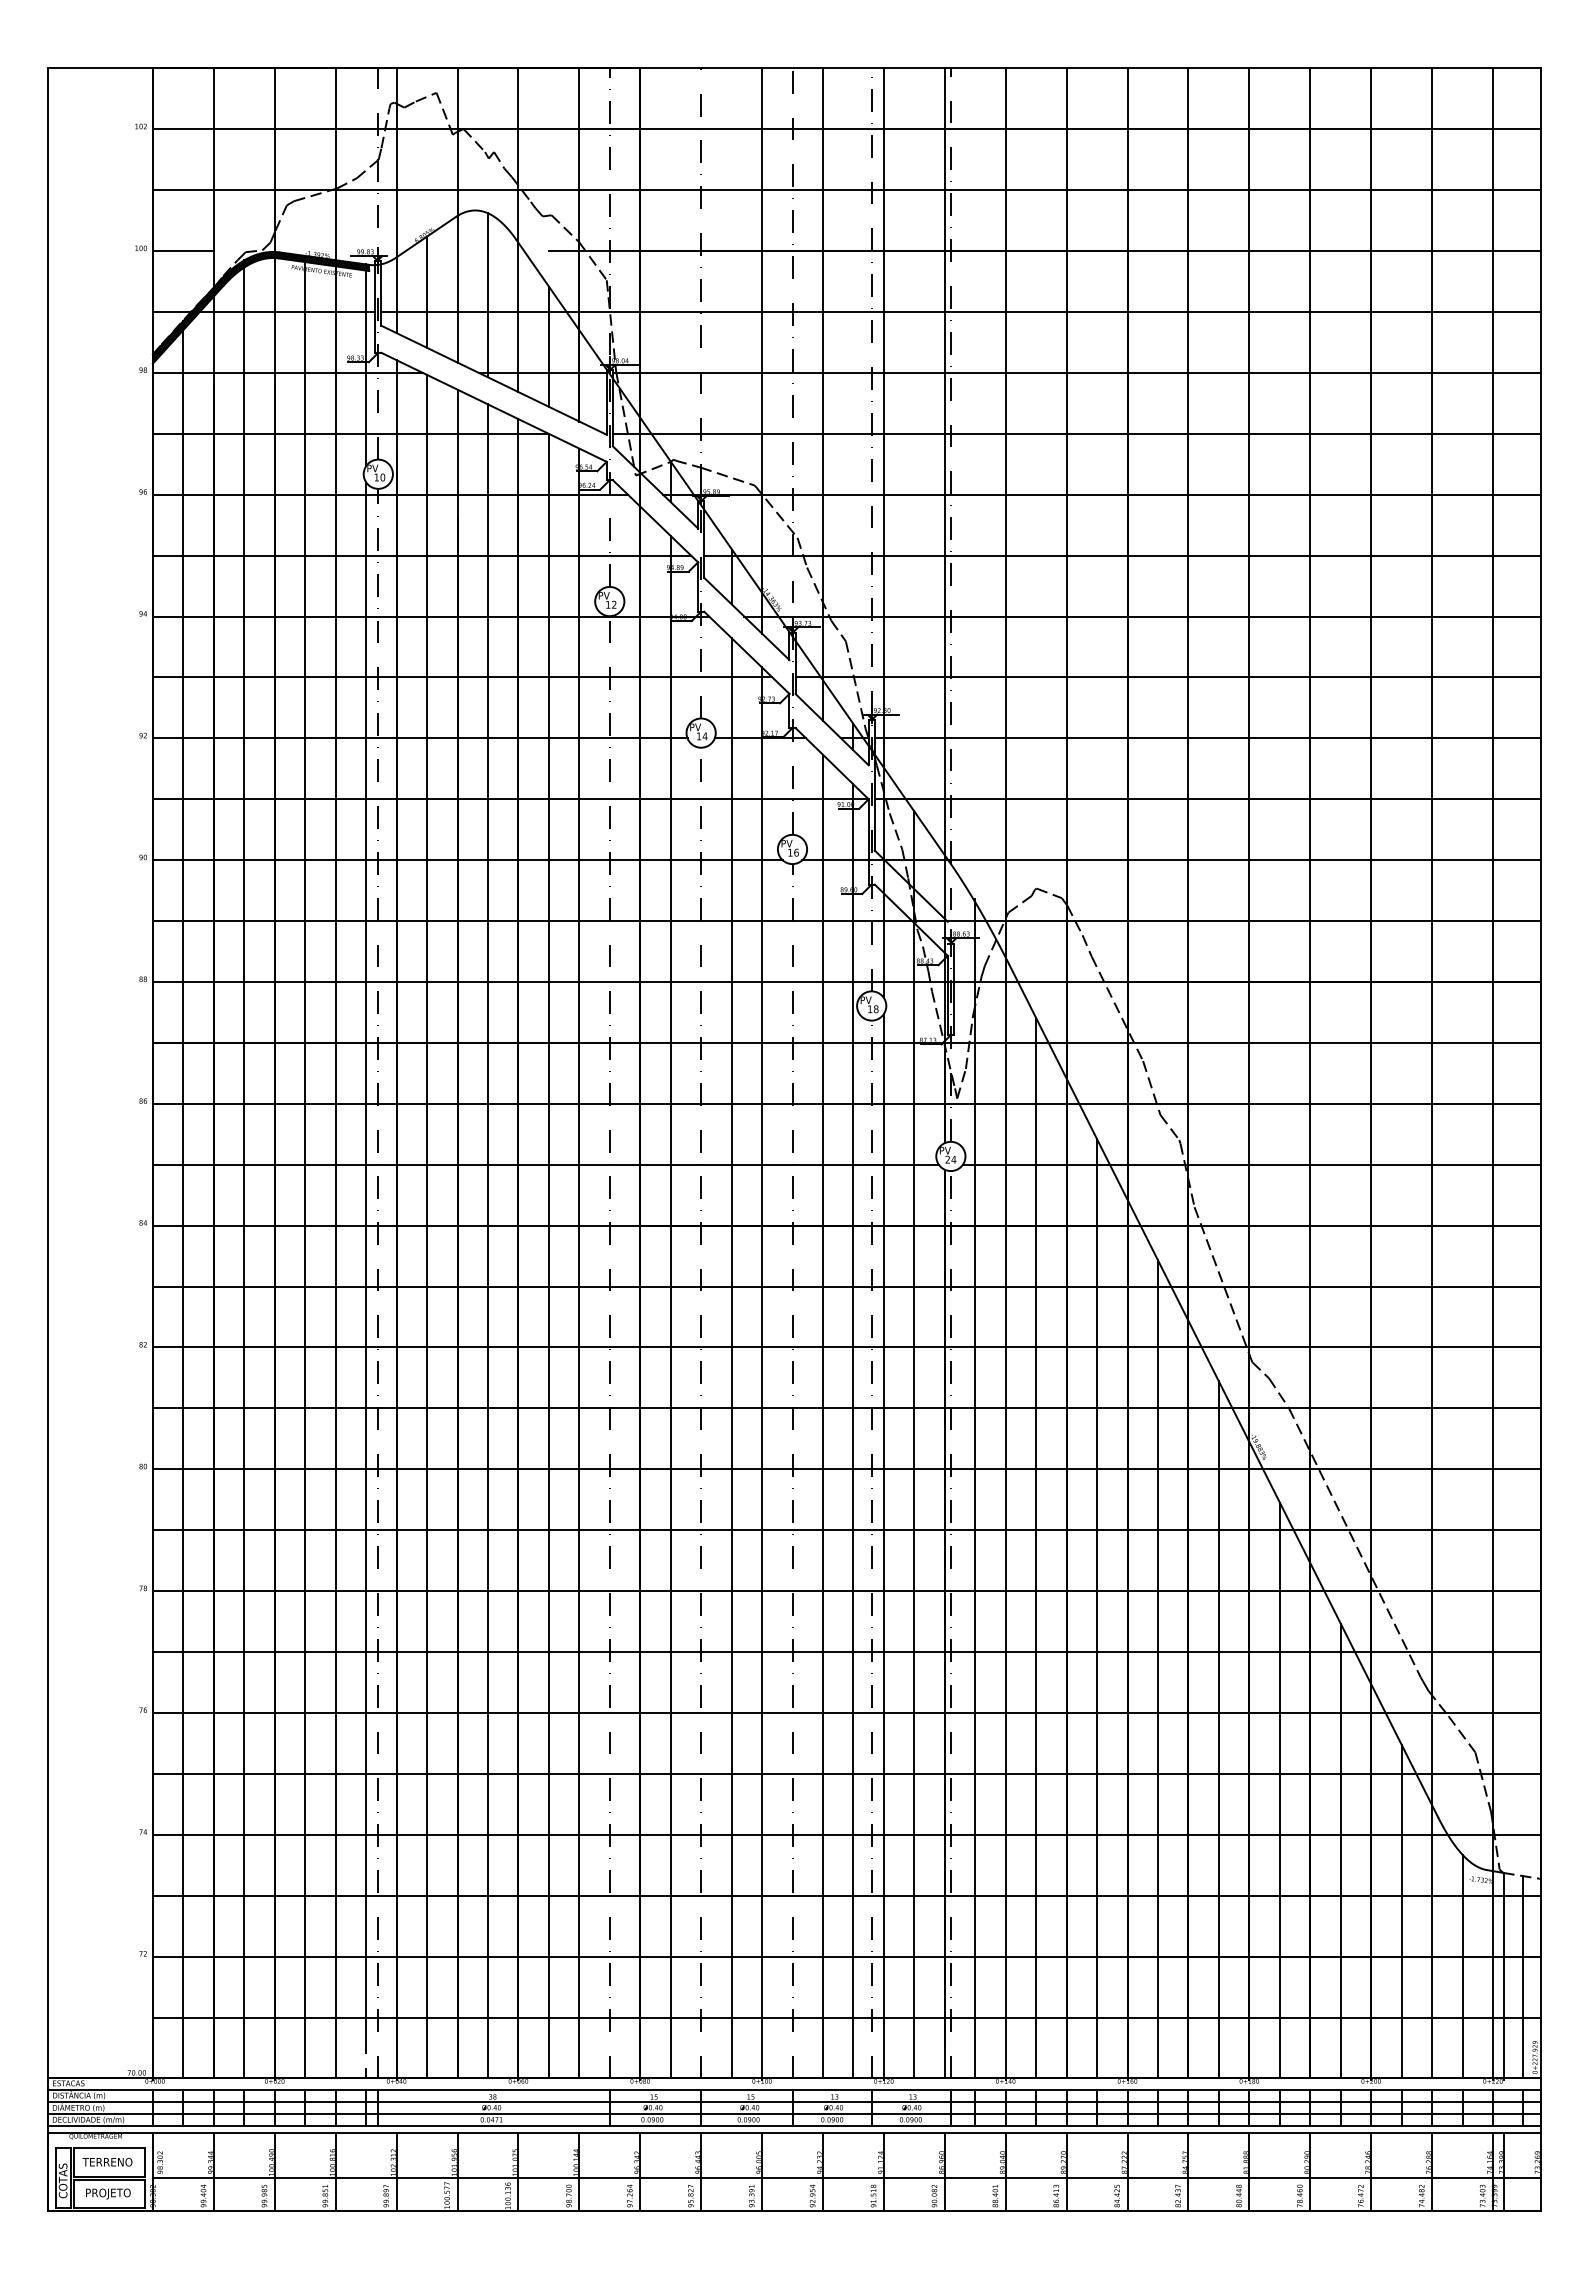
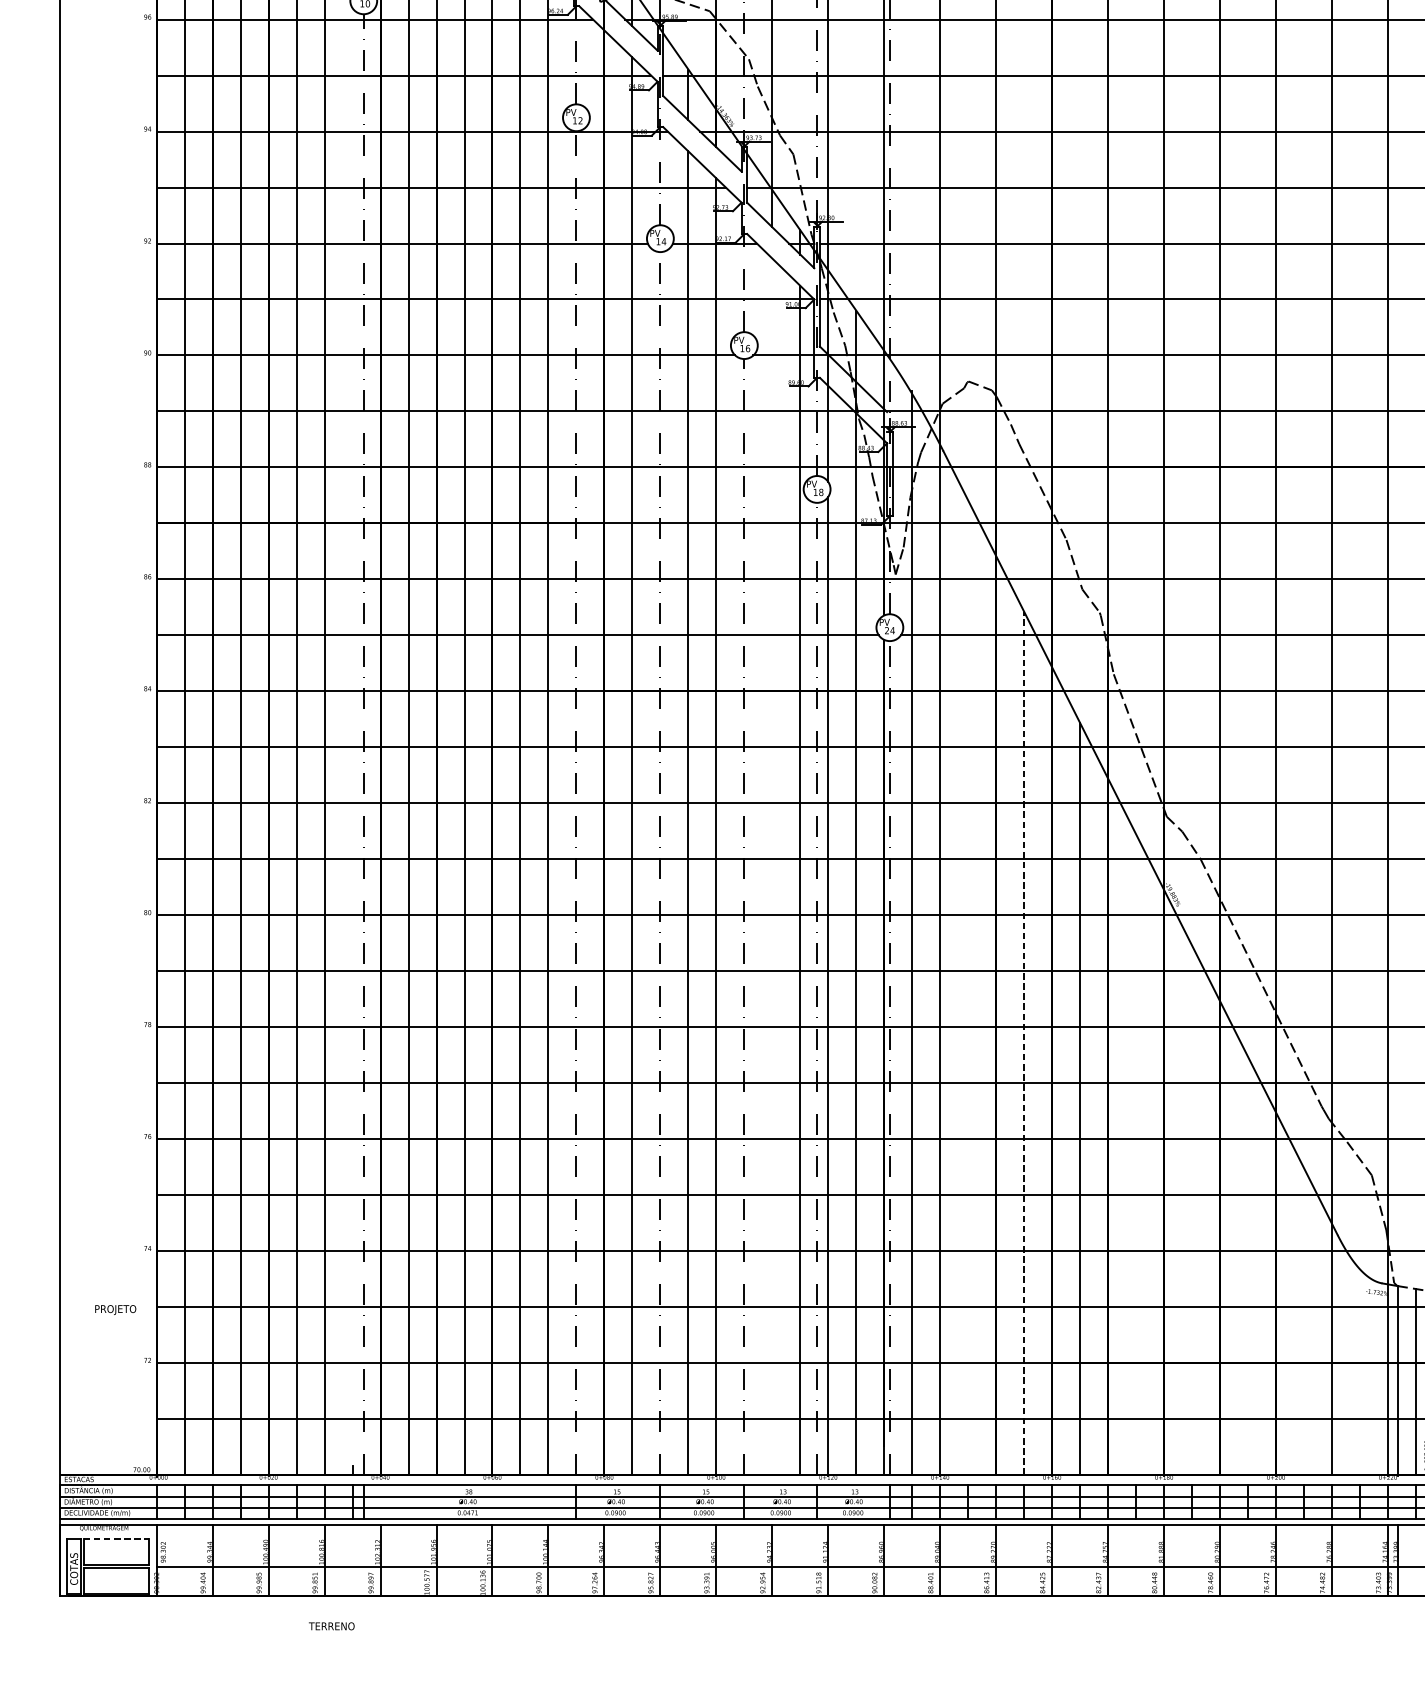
line: (366, 1267) -> (352, 729), removed
line: (822, 1416) -> (771, 866), removed
line: (1036, 1548) -> (968, 987), removed
line: (1097, 1608) -> (1024, 1043), solid -> dashed
line: (1218, 1729) -> (1135, 1154), removed
line: (1279, 1790) -> (1191, 1210), removed
line: (1340, 1850) -> (1247, 1265), removed
line: (1401, 1911) -> (1303, 1321), removed
line: (1462, 1966) -> (1360, 1372), removed
line: (109, 2147) -> (116, 1538), solid -> dashed
text: (107, 2161) -> (331, 1625), moved
text: (108, 2193) -> (115, 1309), moved

